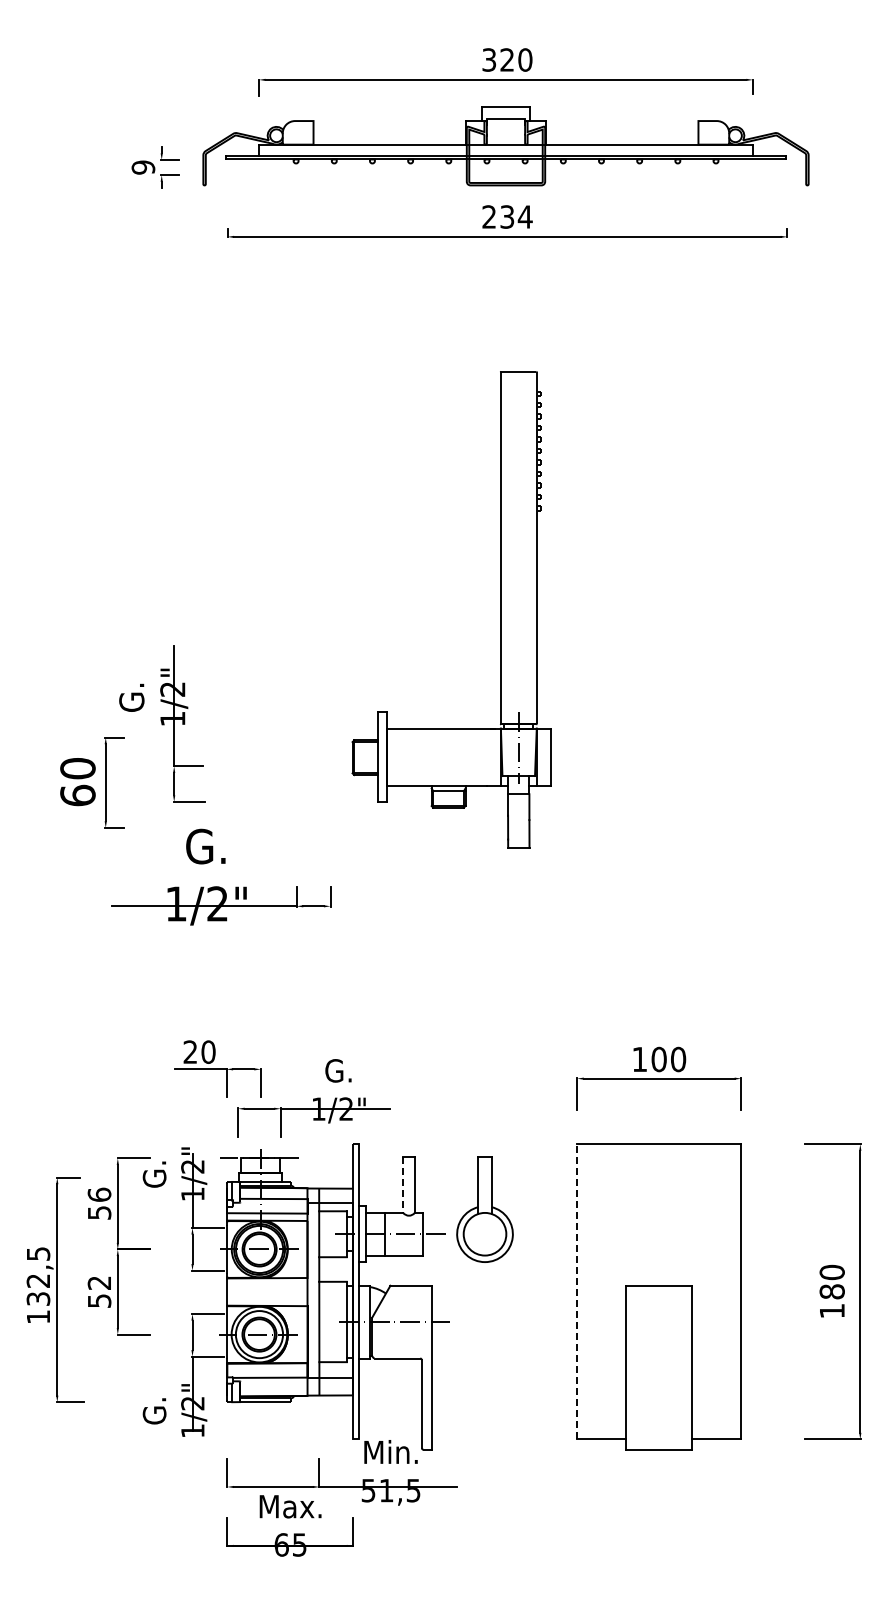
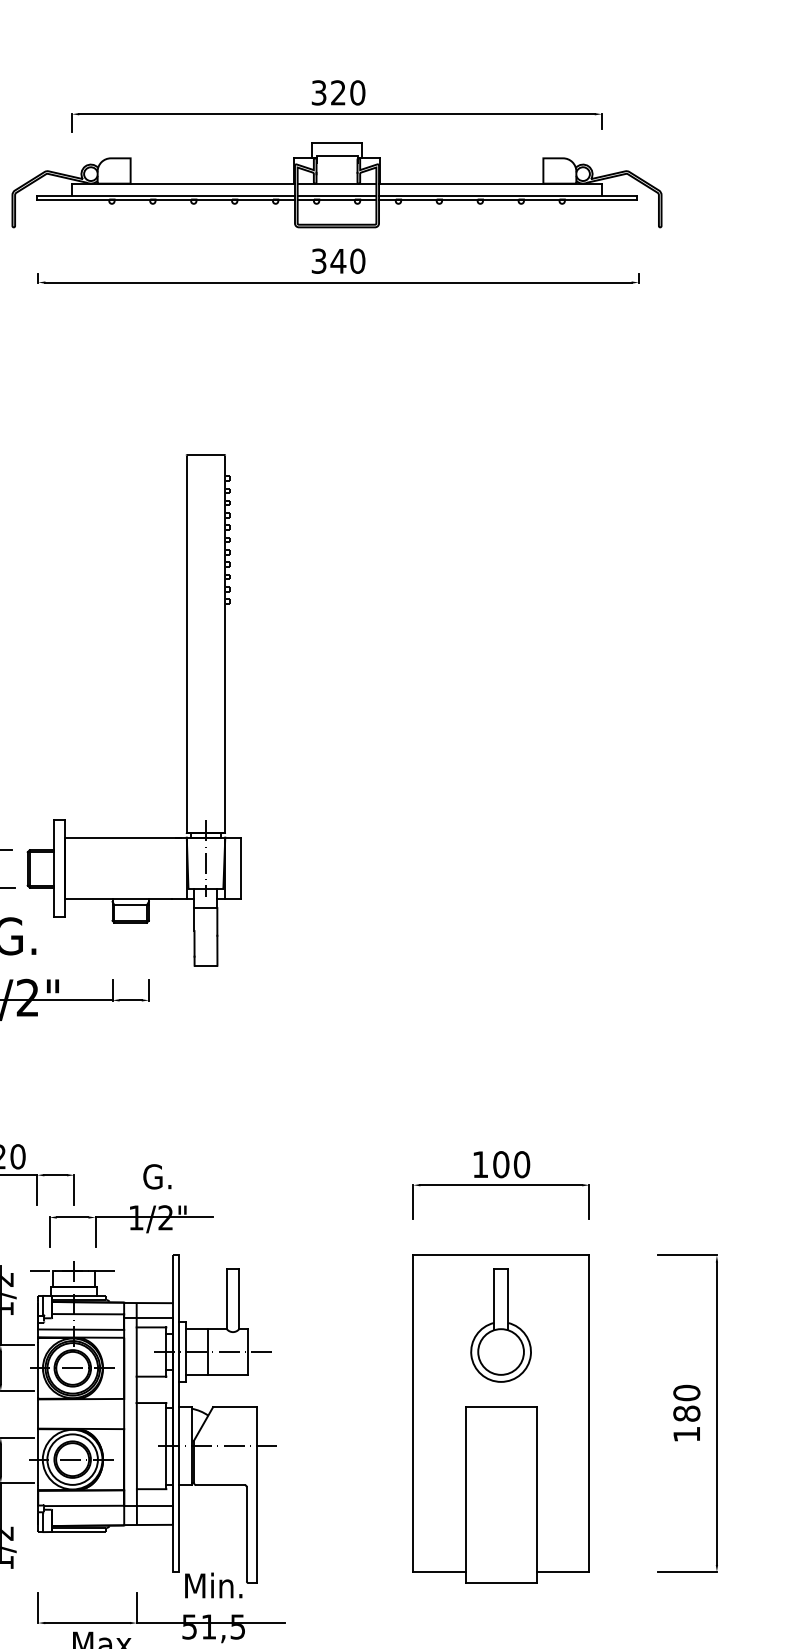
text: (507, 216) -> (338, 260), 234 -> 340
part: (500, 609) -> (186, 709), moved
line: (403, 1185) -> (227, 1299), dashed -> solid
part: (484, 1209) -> (500, 1325), moved
line: (577, 1291) -> (413, 1413), dashed -> solid

